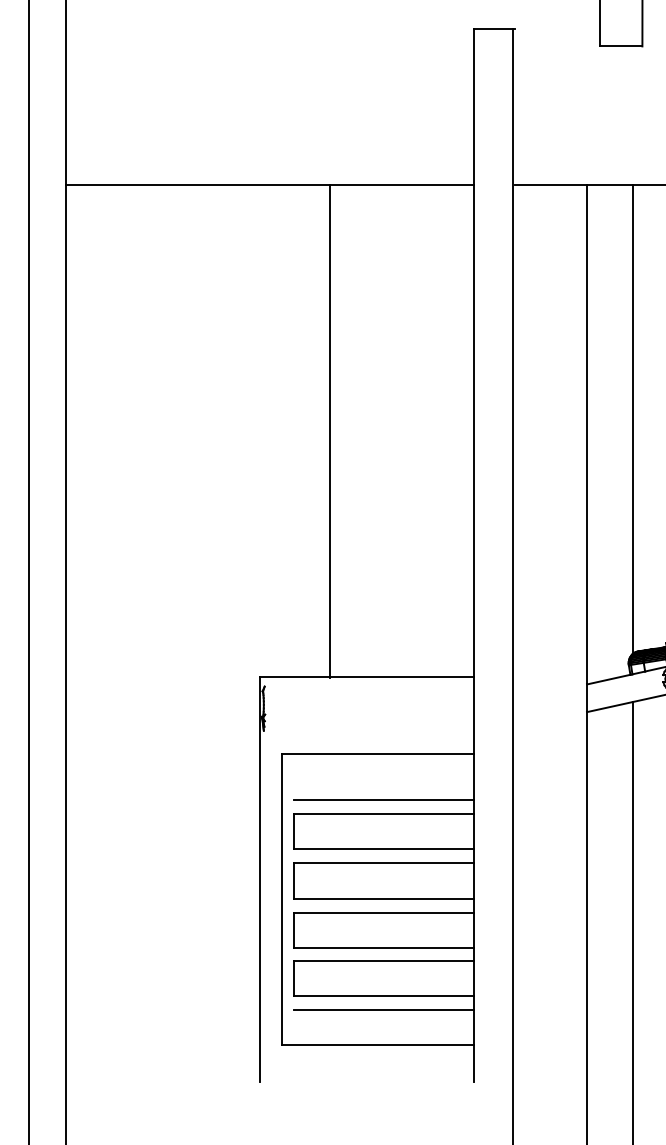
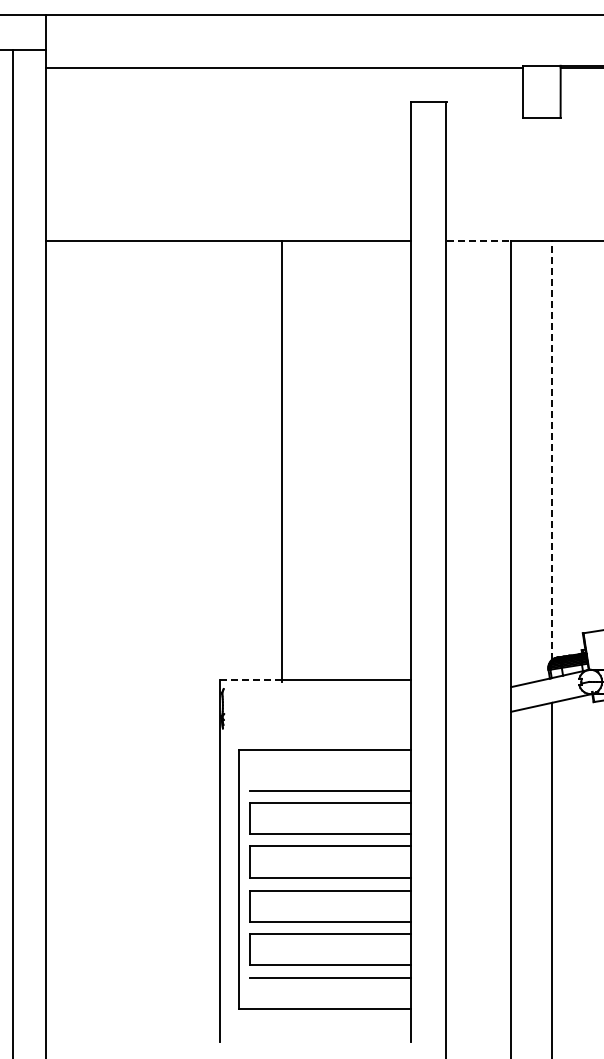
line: (551, 184) -> (479, 241), solid -> dashed
line: (633, 419) -> (552, 450), solid -> dashed
line: (294, 677) -> (250, 680), solid -> dashed

